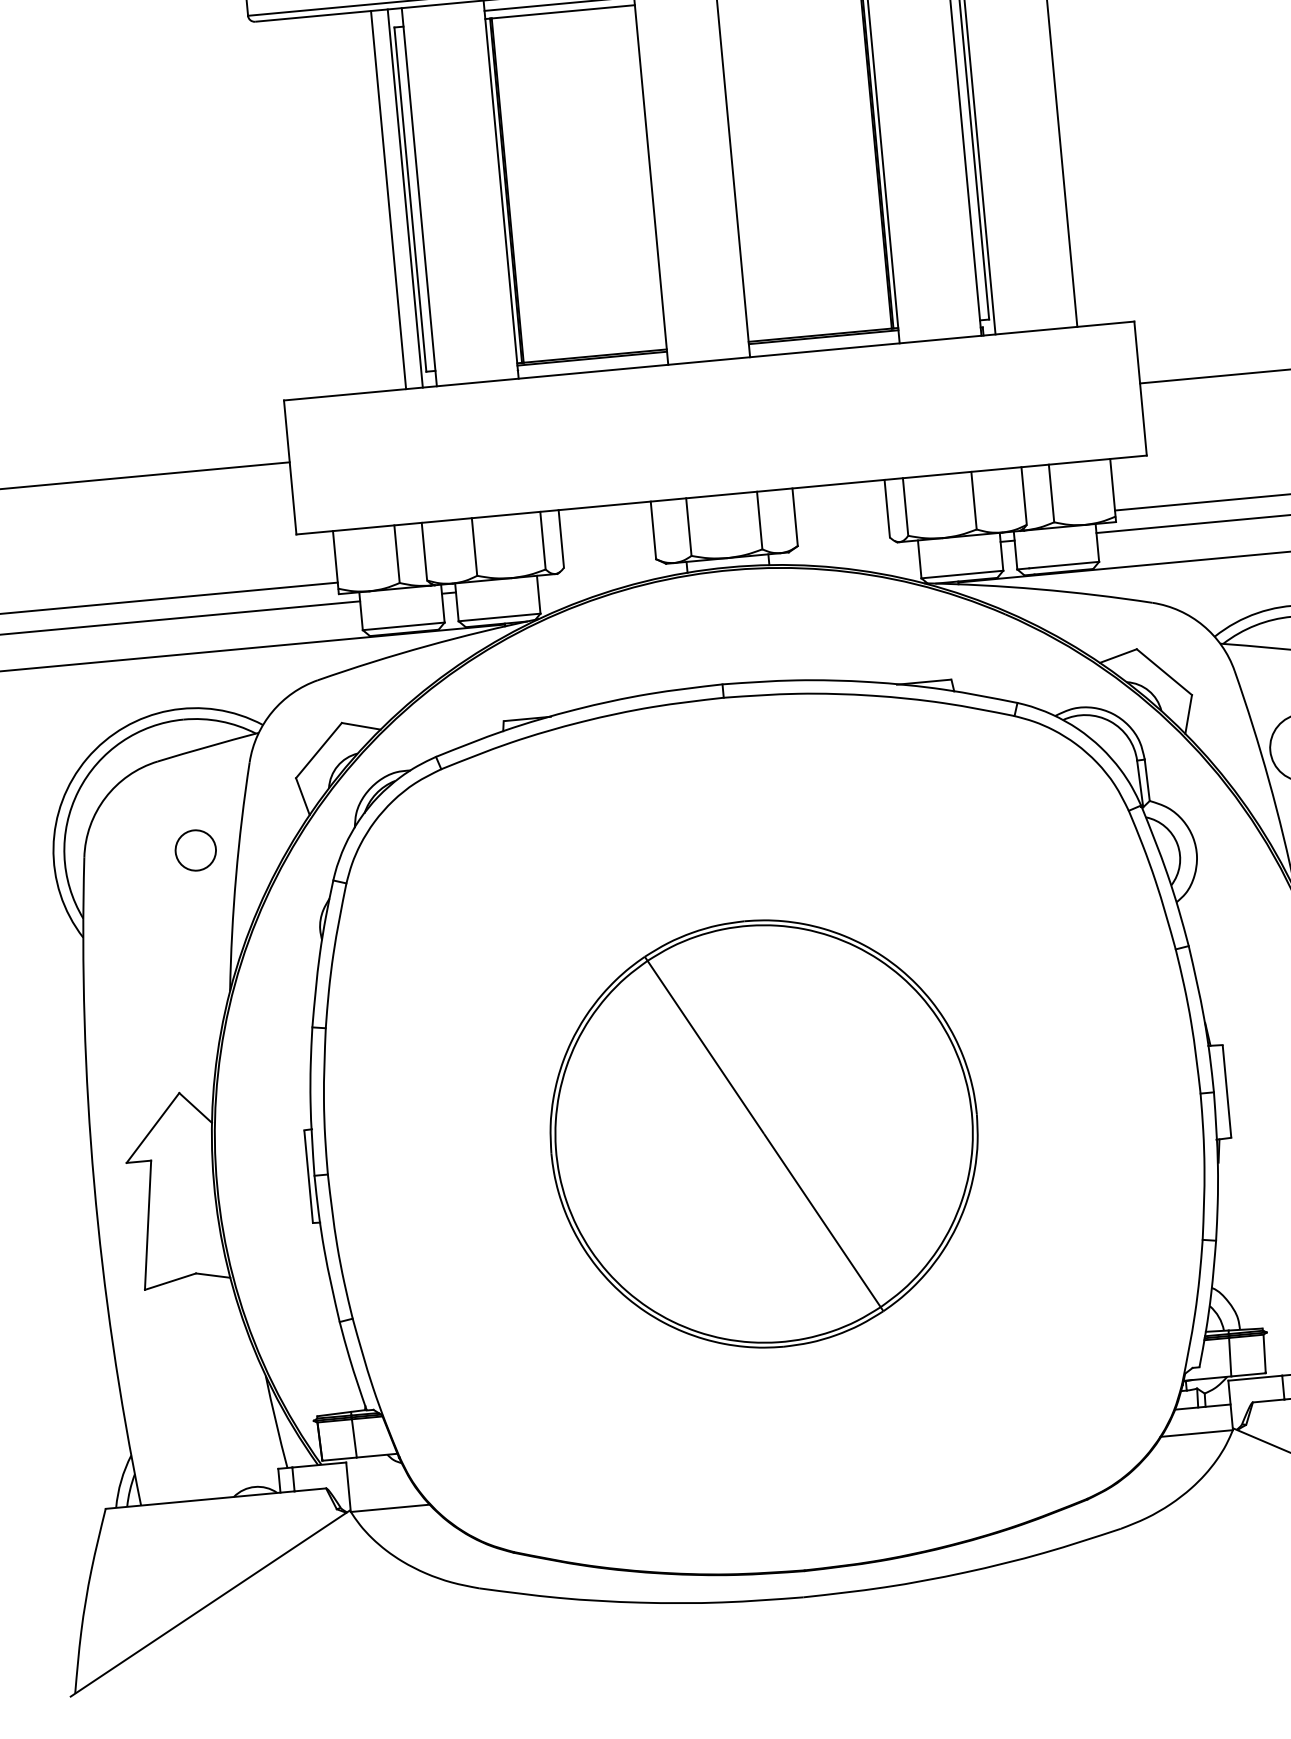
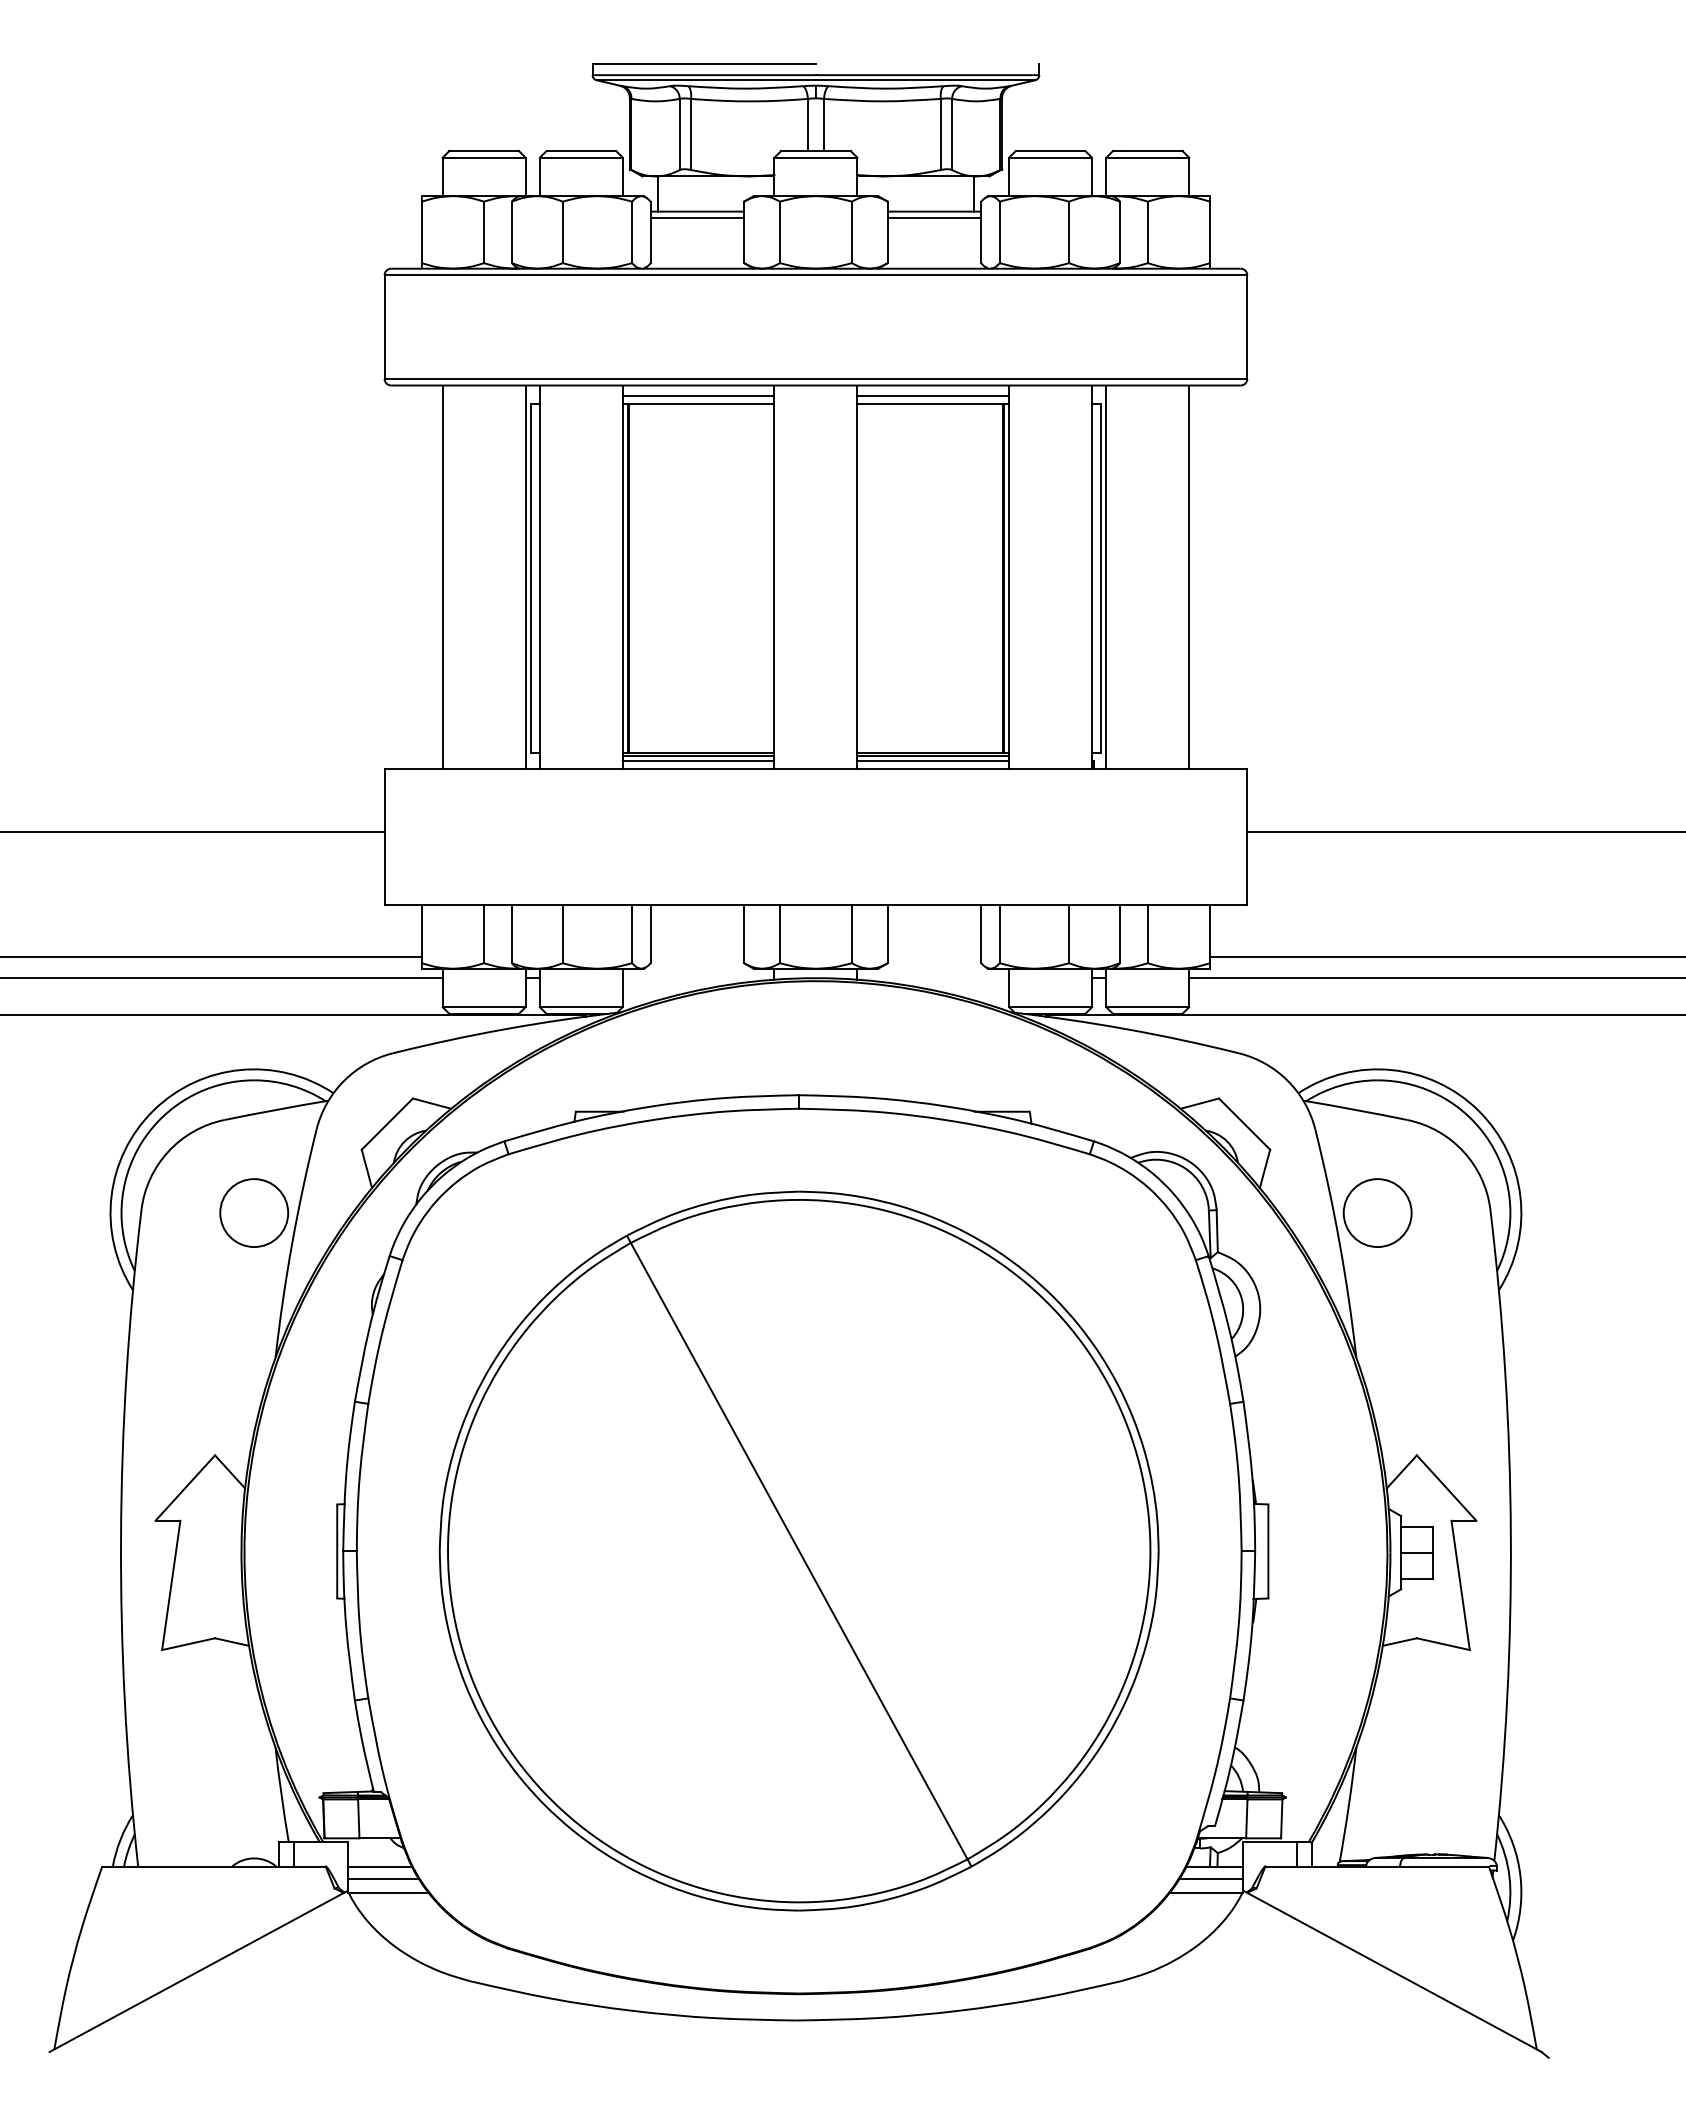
line: (388, 199) -> (442, 576), moved
line: (824, 341) -> (933, 760), added
line: (592, 363) -> (698, 760), added
circle: (196, 850) -> (254, 1213), size x1.67
part: (763, 1133) -> (798, 1550), size x1.67
line: (1199, 1419) -> (1210, 1878), added
line: (379, 1483) -> (379, 1866), added
line: (384, 1494) -> (383, 1878), added

